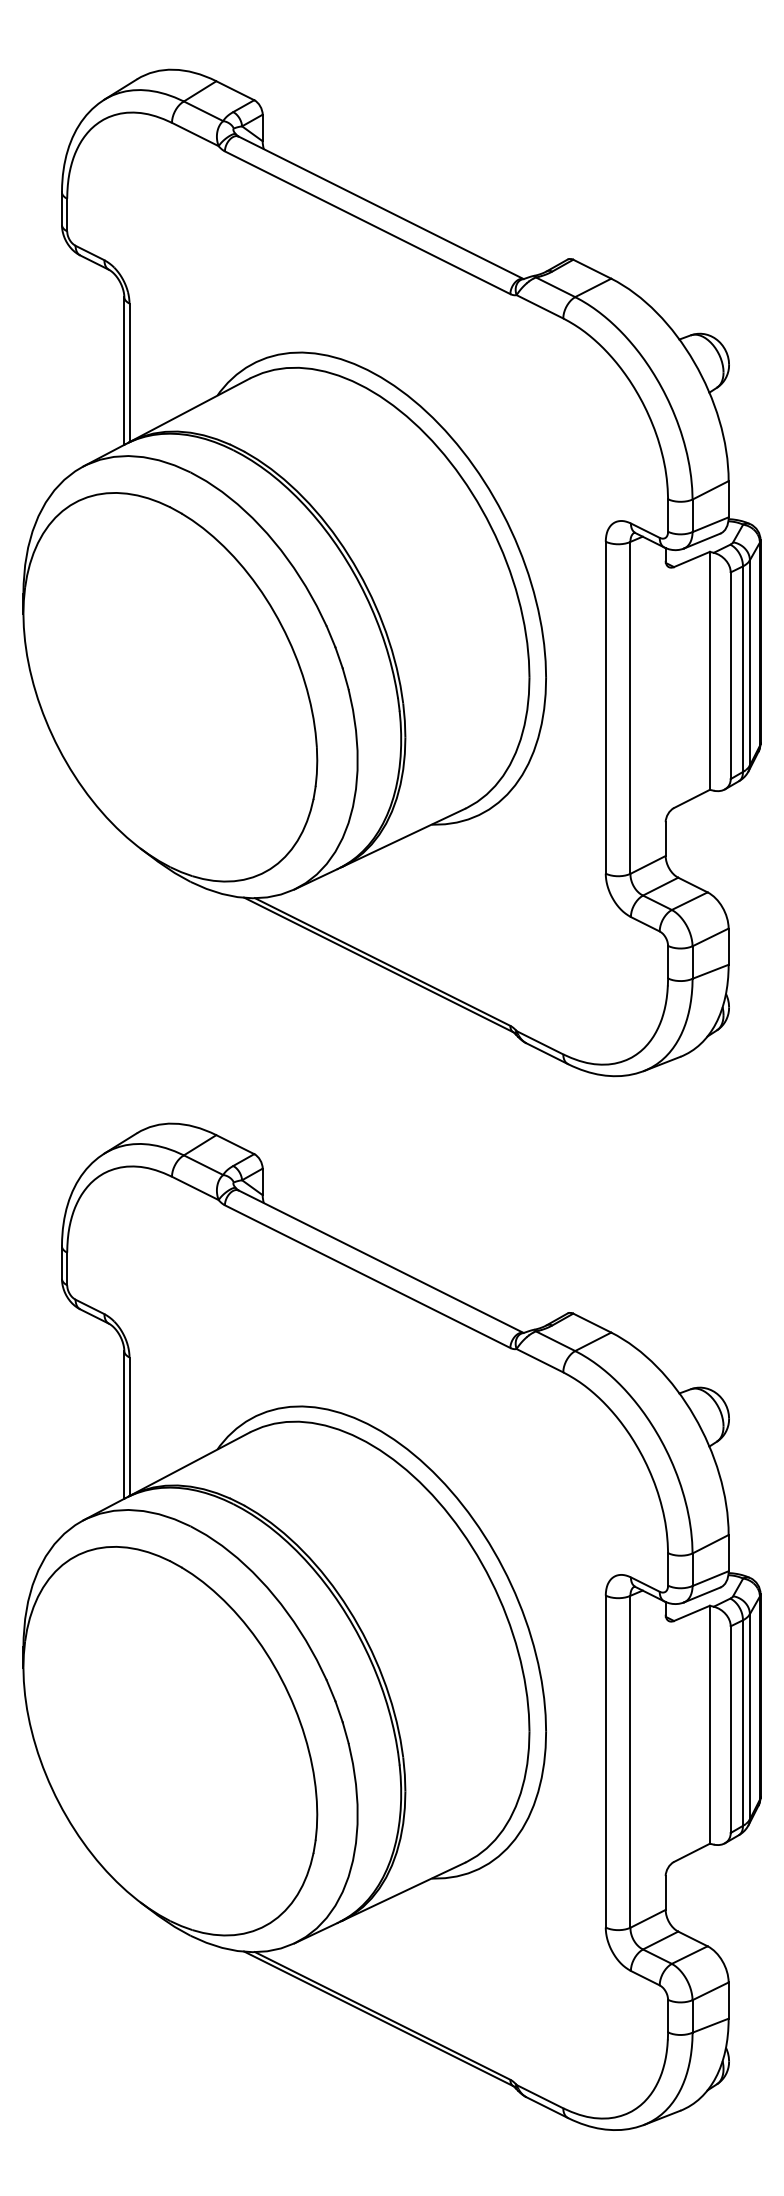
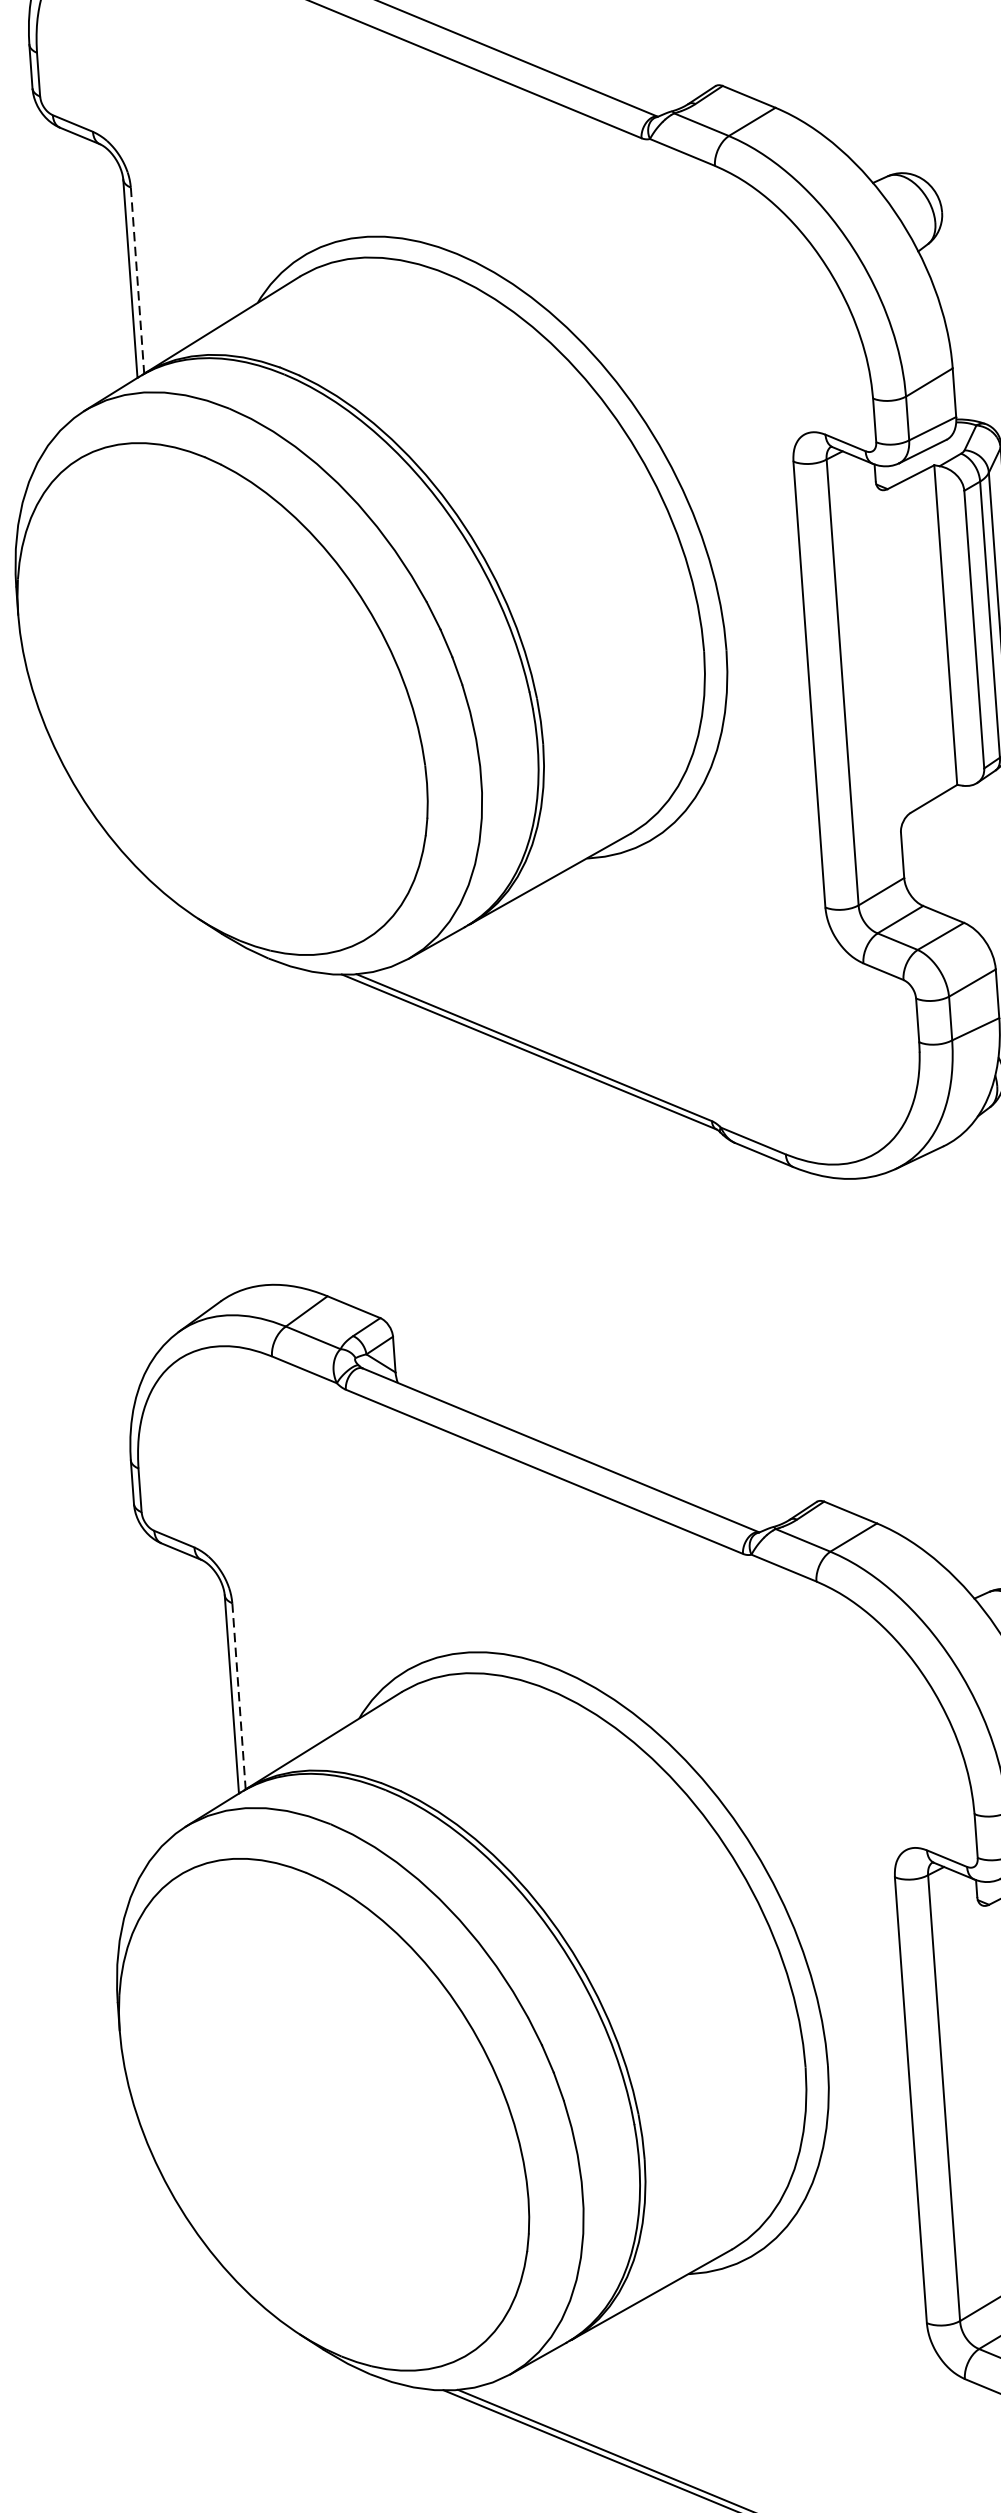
line: (129, 373) -> (137, 281), solid -> dashed
line: (129, 1427) -> (239, 1697), solid -> dashed

